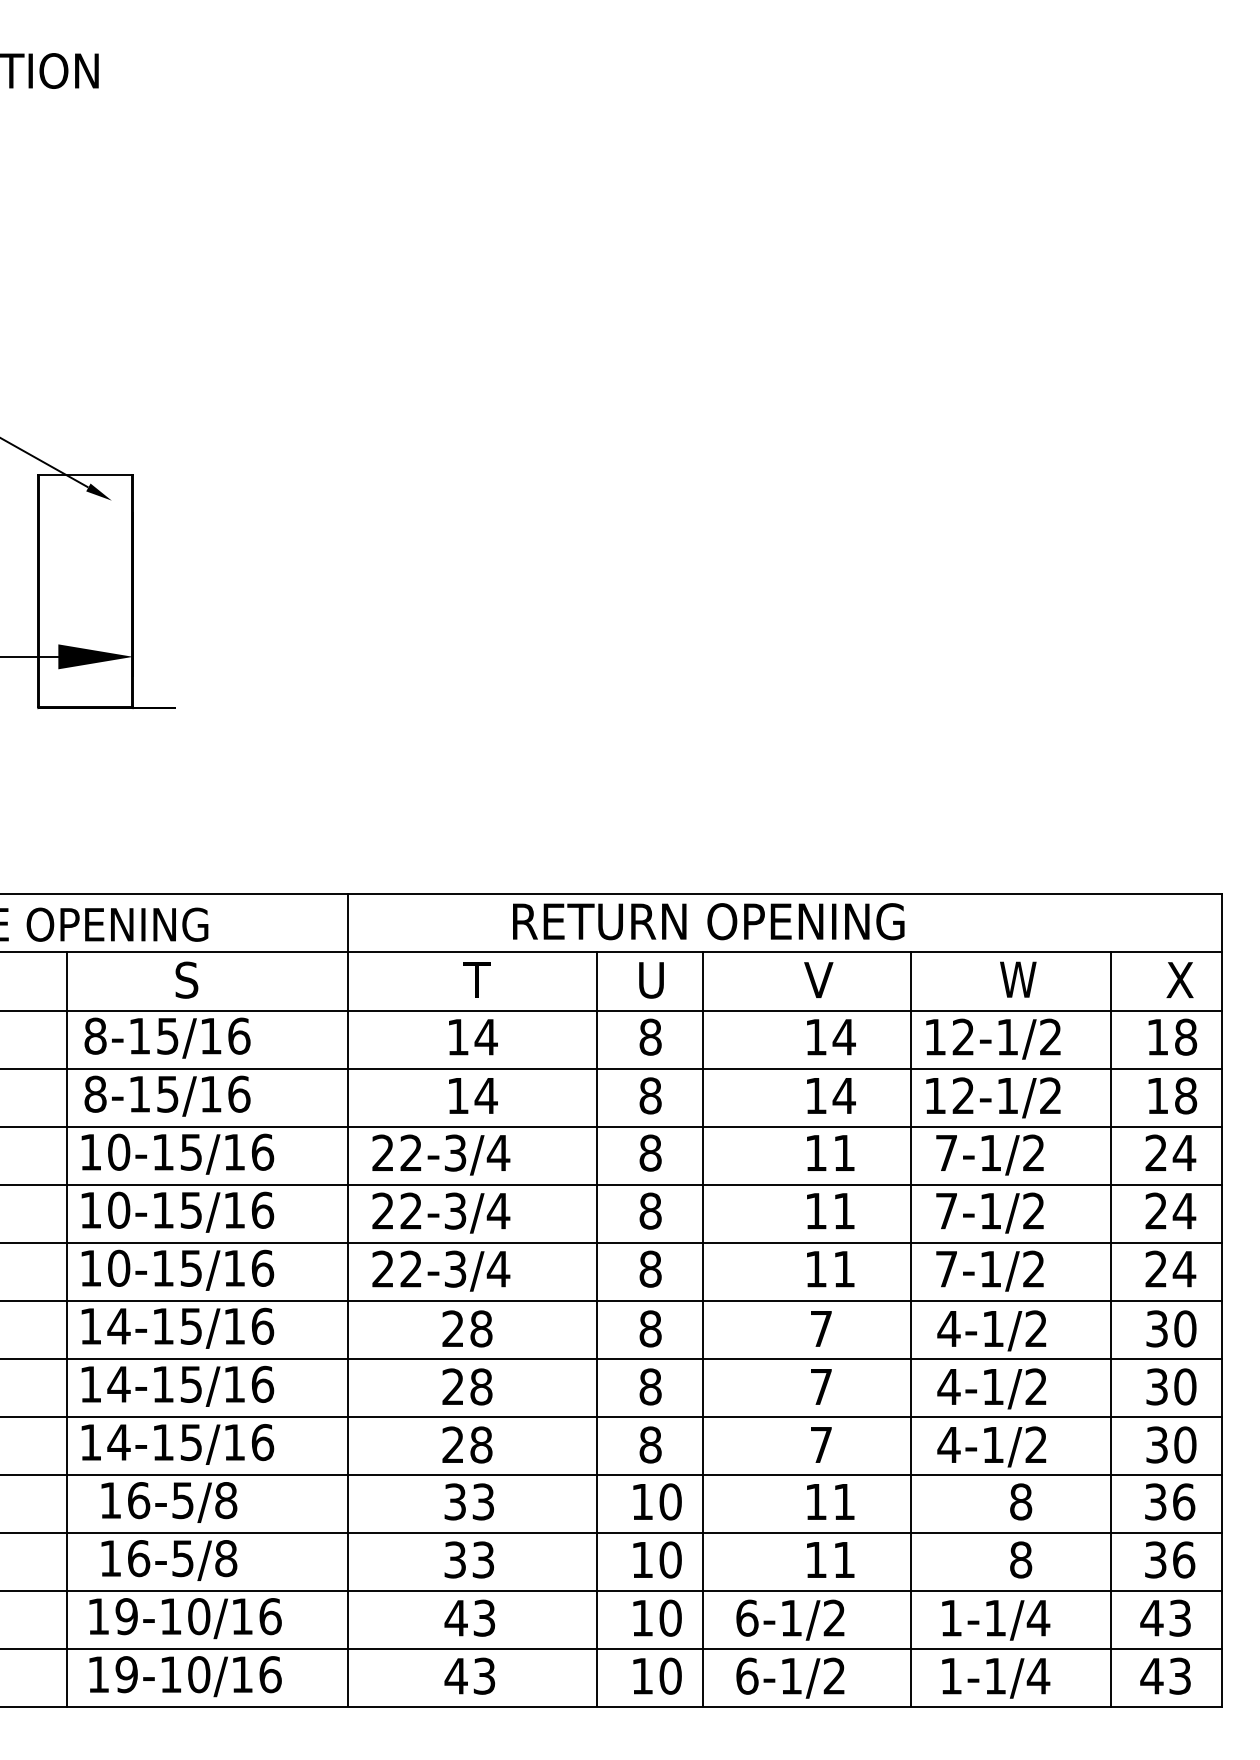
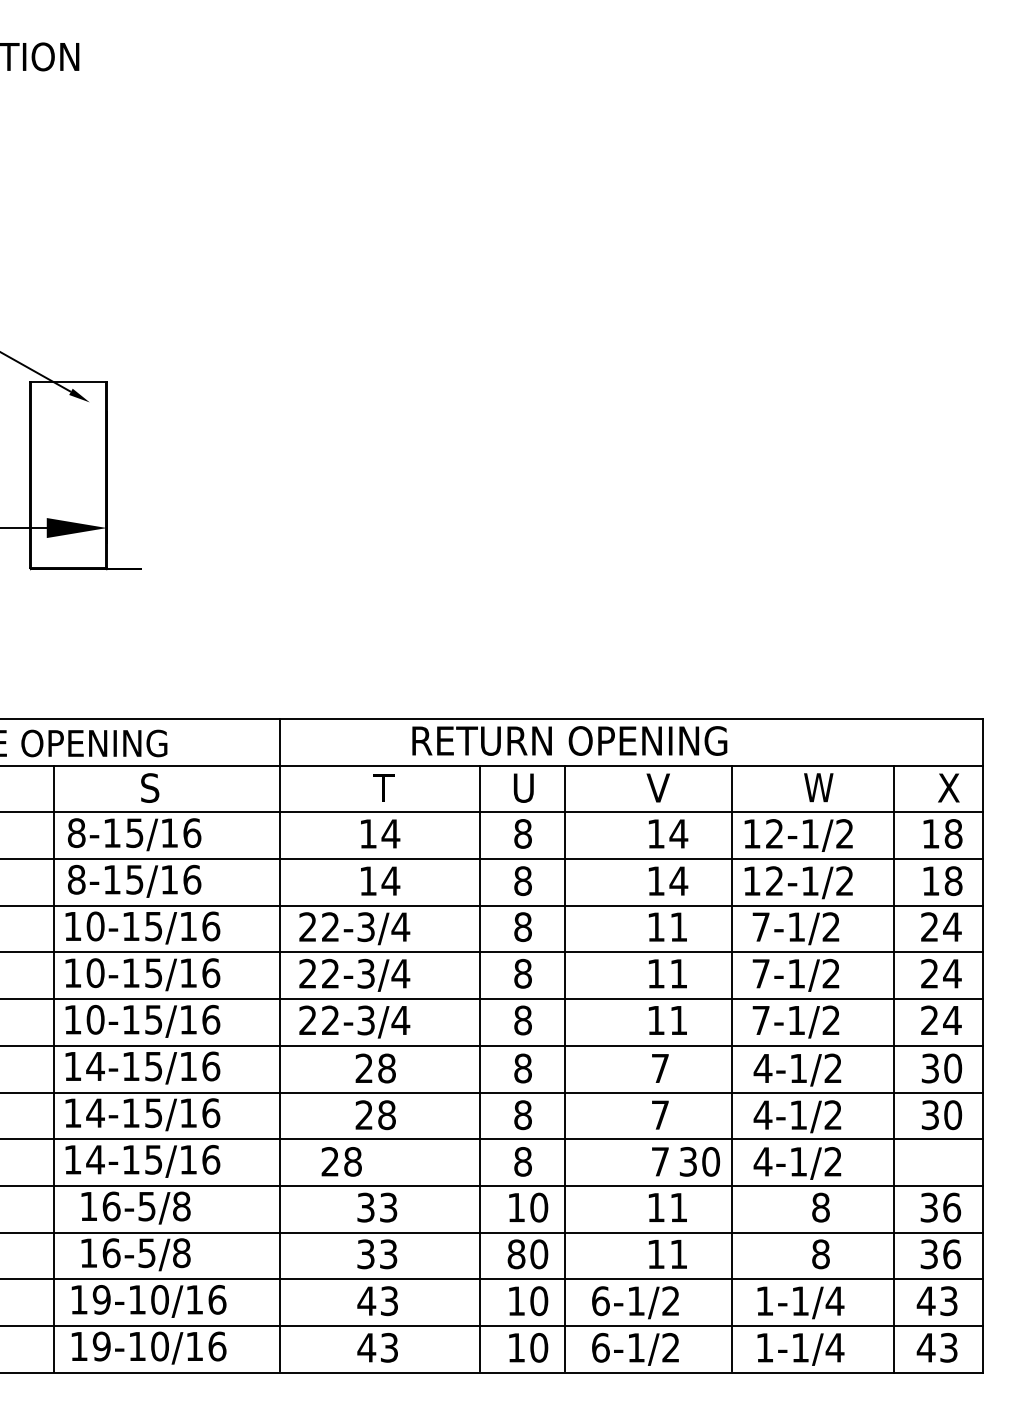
text: (467, 1444) -> (341, 1161), moved
text: (1170, 1444) -> (699, 1161), moved
text: (642, 1560) -> (516, 1254), 10 -> 80

